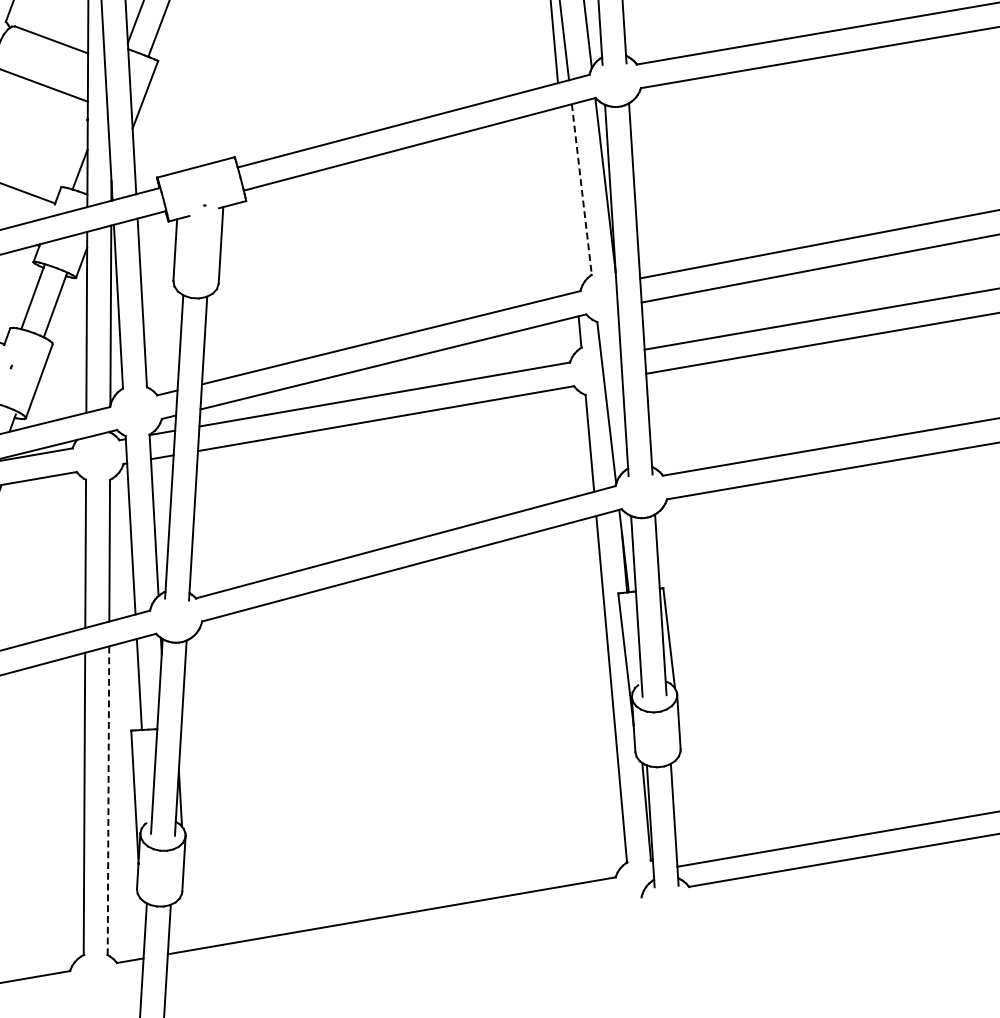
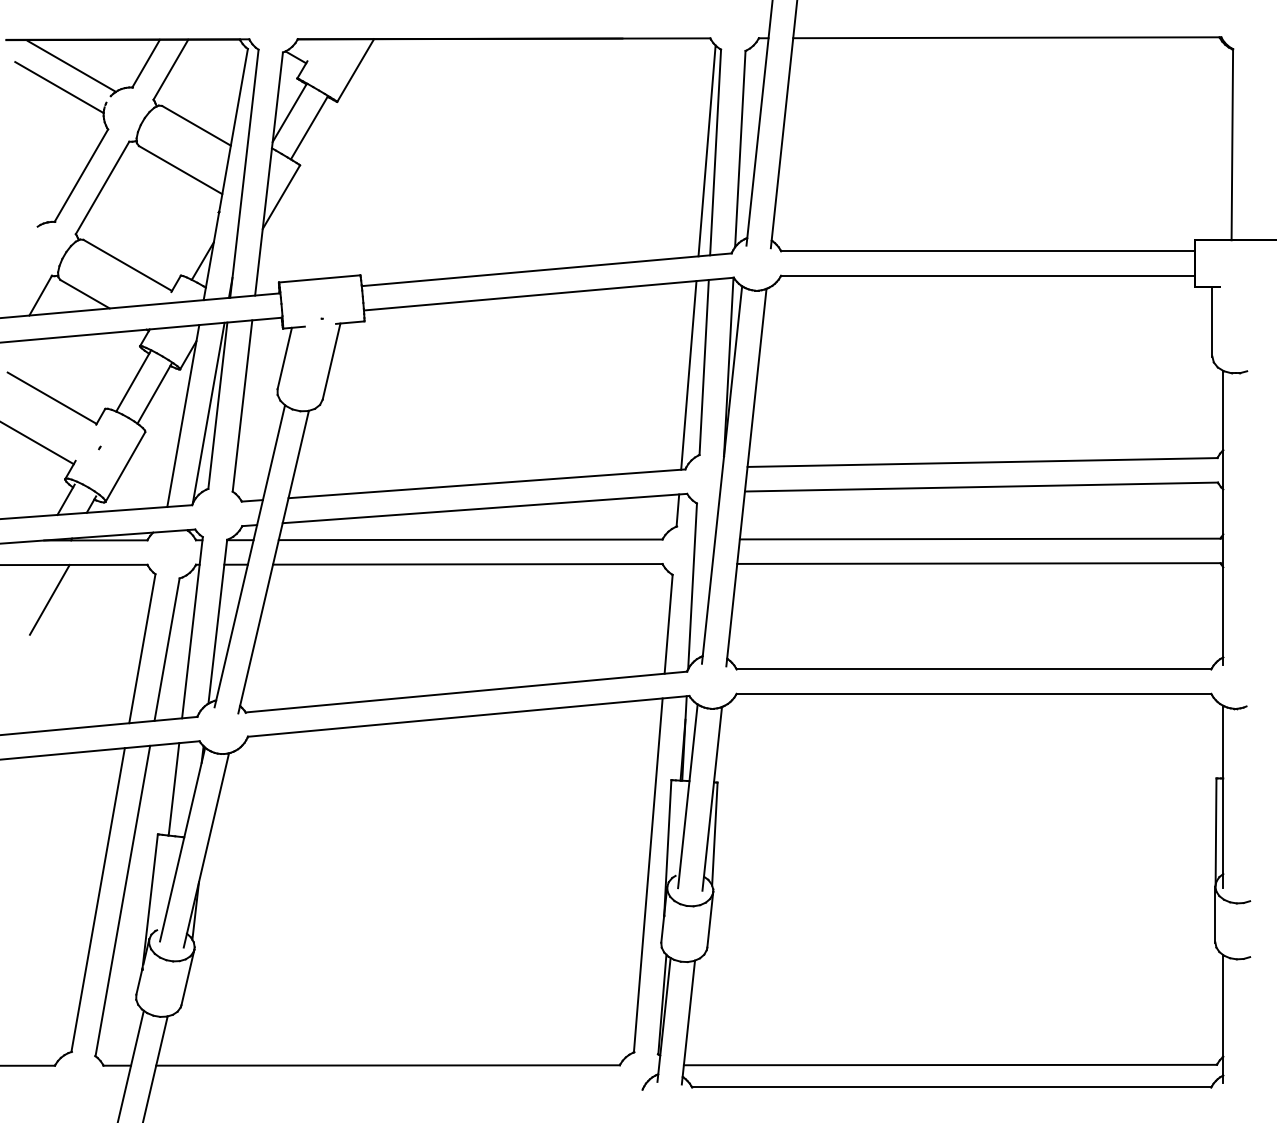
line: (582, 189) -> (704, 367), dashed -> solid
line: (568, 199) -> (688, 375), added
line: (108, 801) -> (122, 901), dashed -> solid

